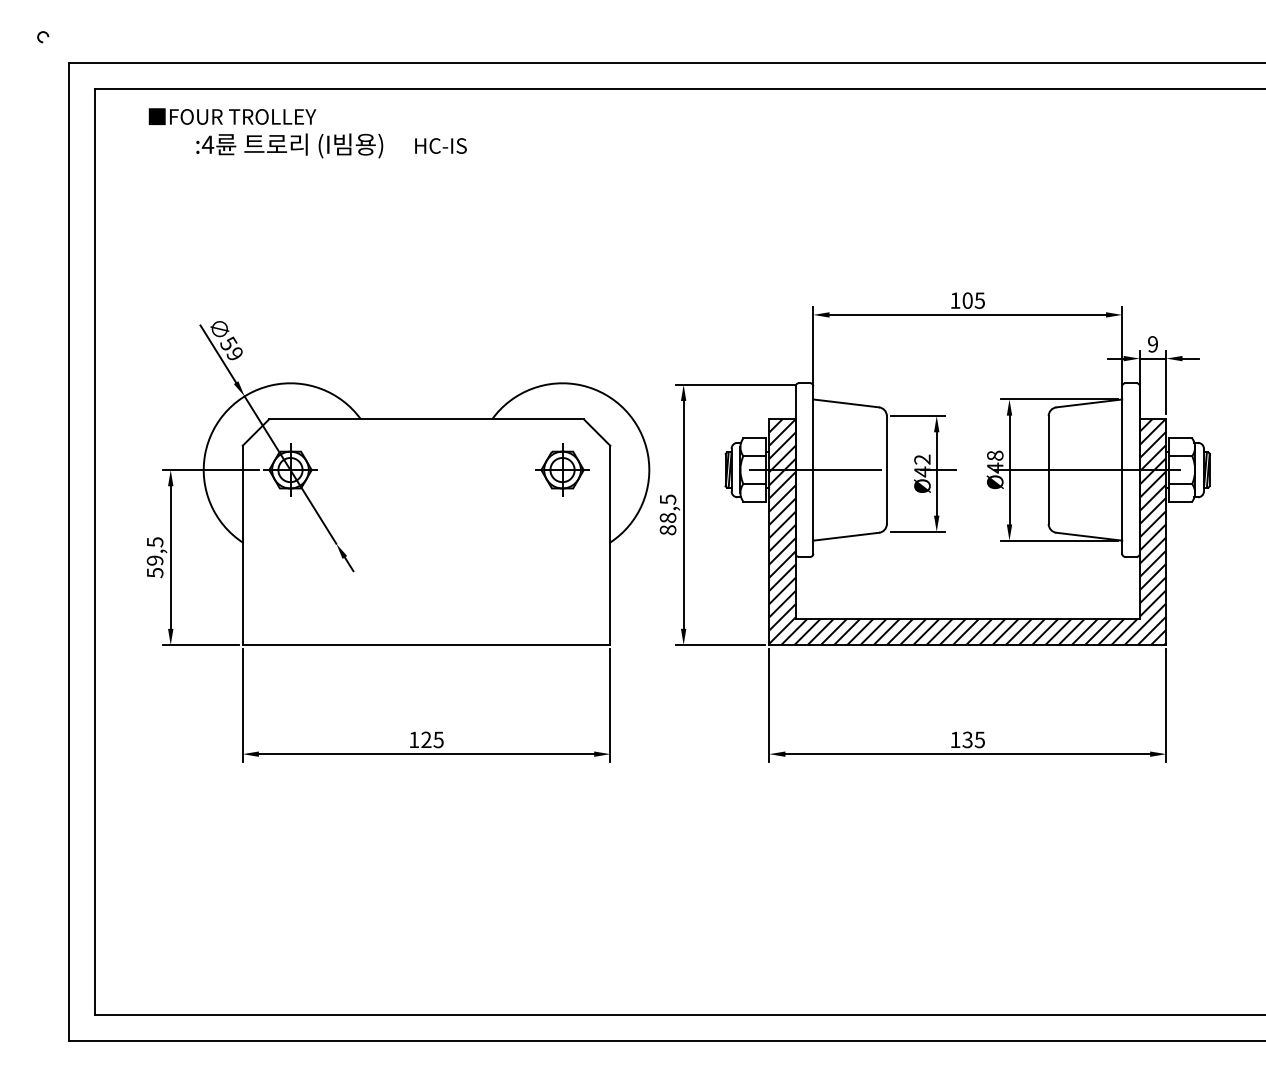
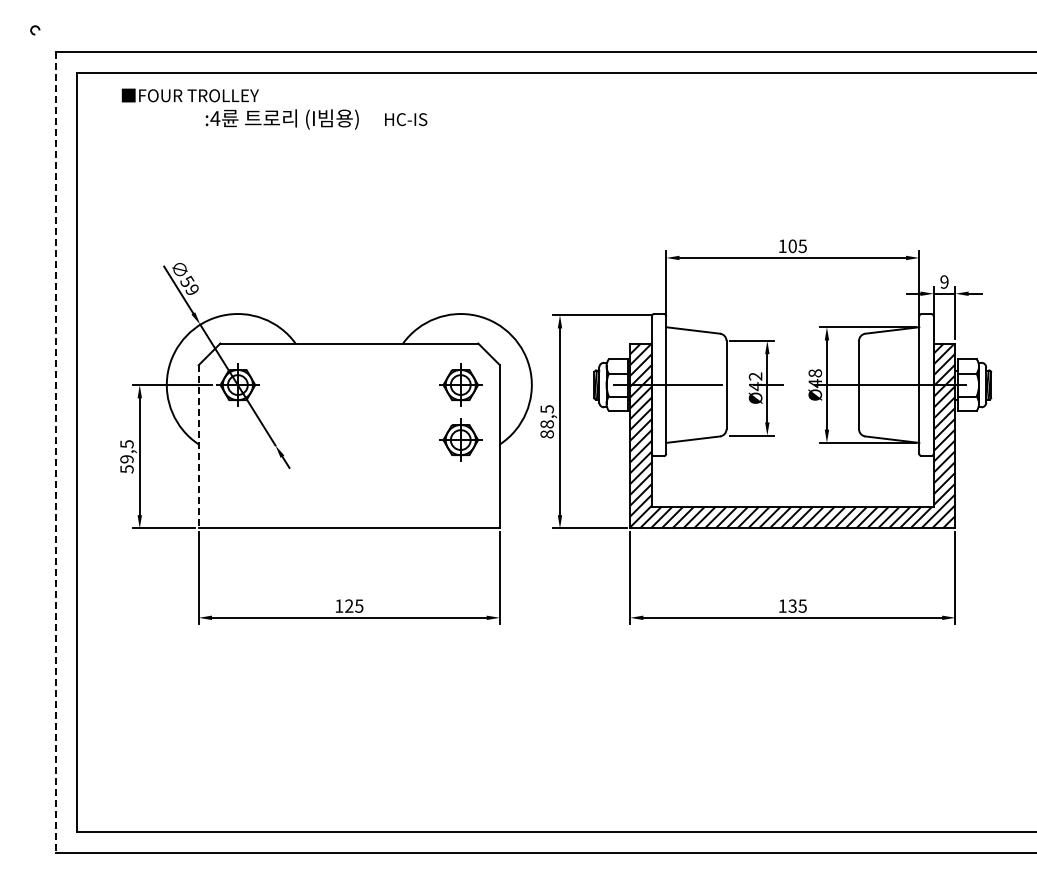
text: (331, 145) -> (316, 119), moved
part: (562, 536) -> (460, 439), added
line: (242, 545) -> (198, 446), solid -> dashed
line: (69, 552) -> (56, 452), solid -> dashed

